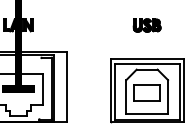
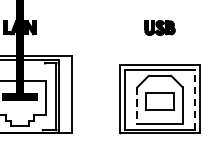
line: (179, 91) -> (195, 99), solid -> dashed
line: (126, 97) -> (137, 106), solid -> dashed

